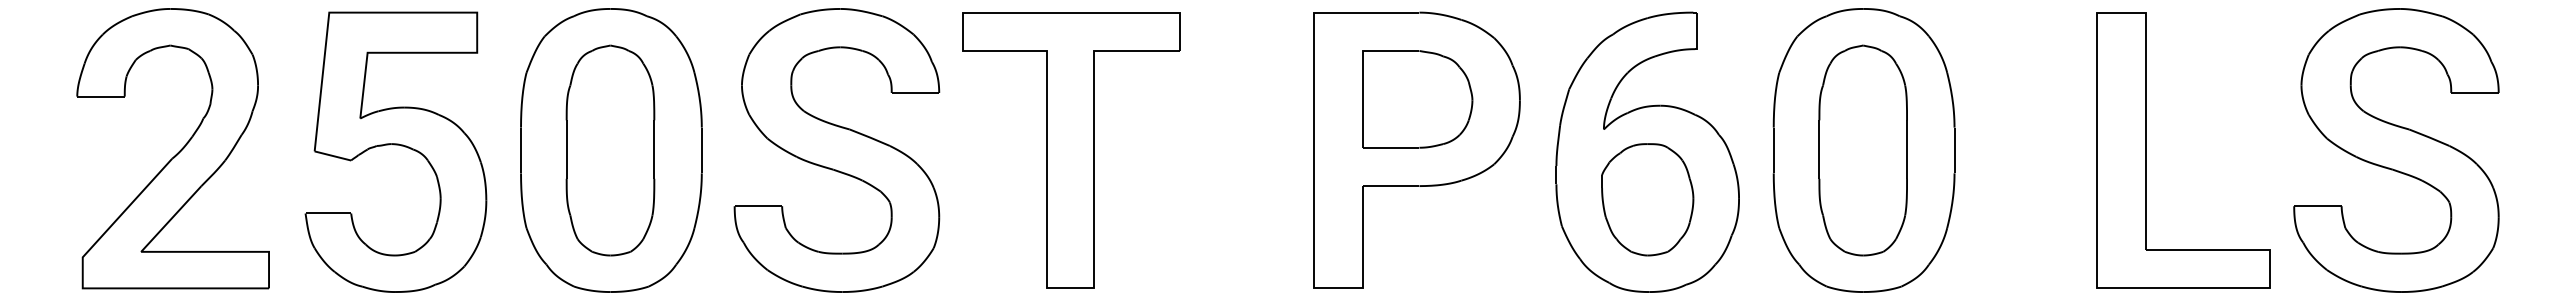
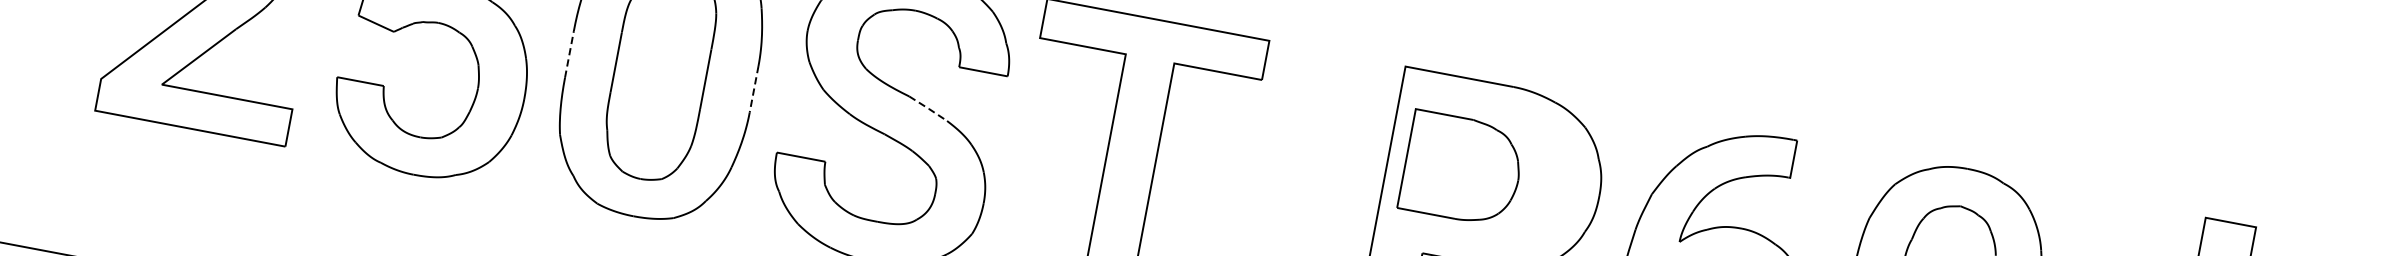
part: (1417, 99) -> (1462, 169), moved
line: (870, 137) -> (928, 108), solid -> dashed
line: (521, 150) -> (569, 54), solid -> dashed
line: (701, 150) -> (753, 89), solid -> dashed

